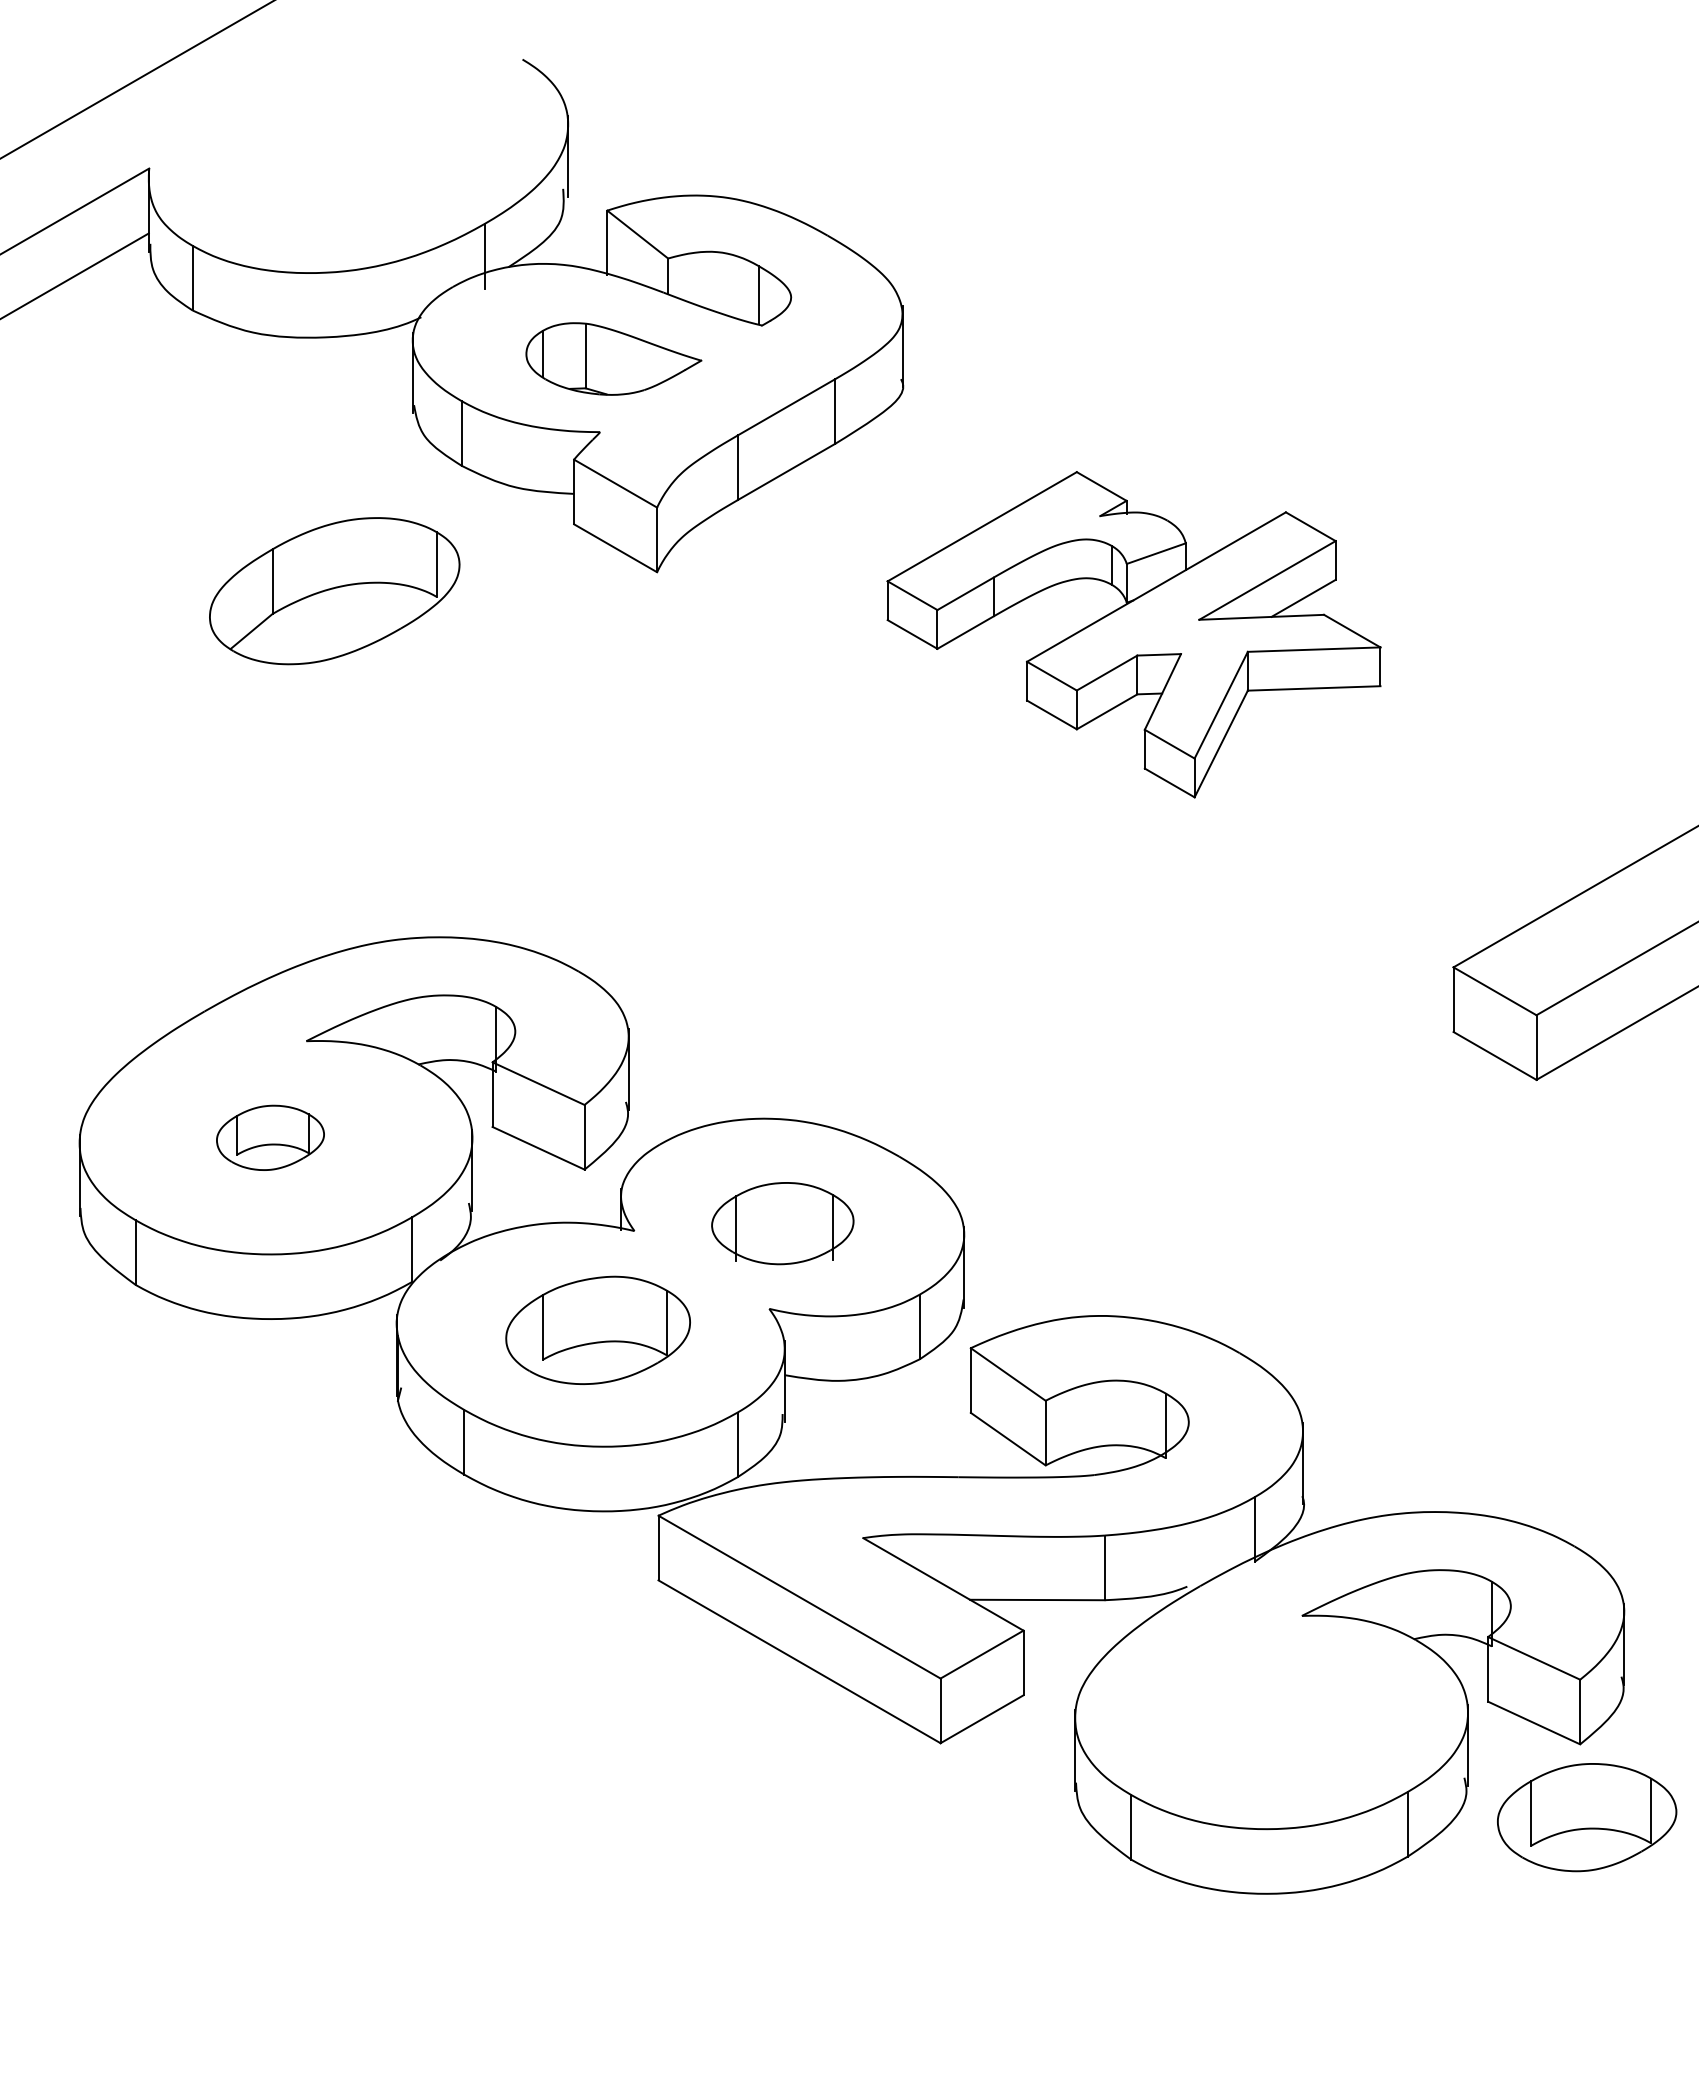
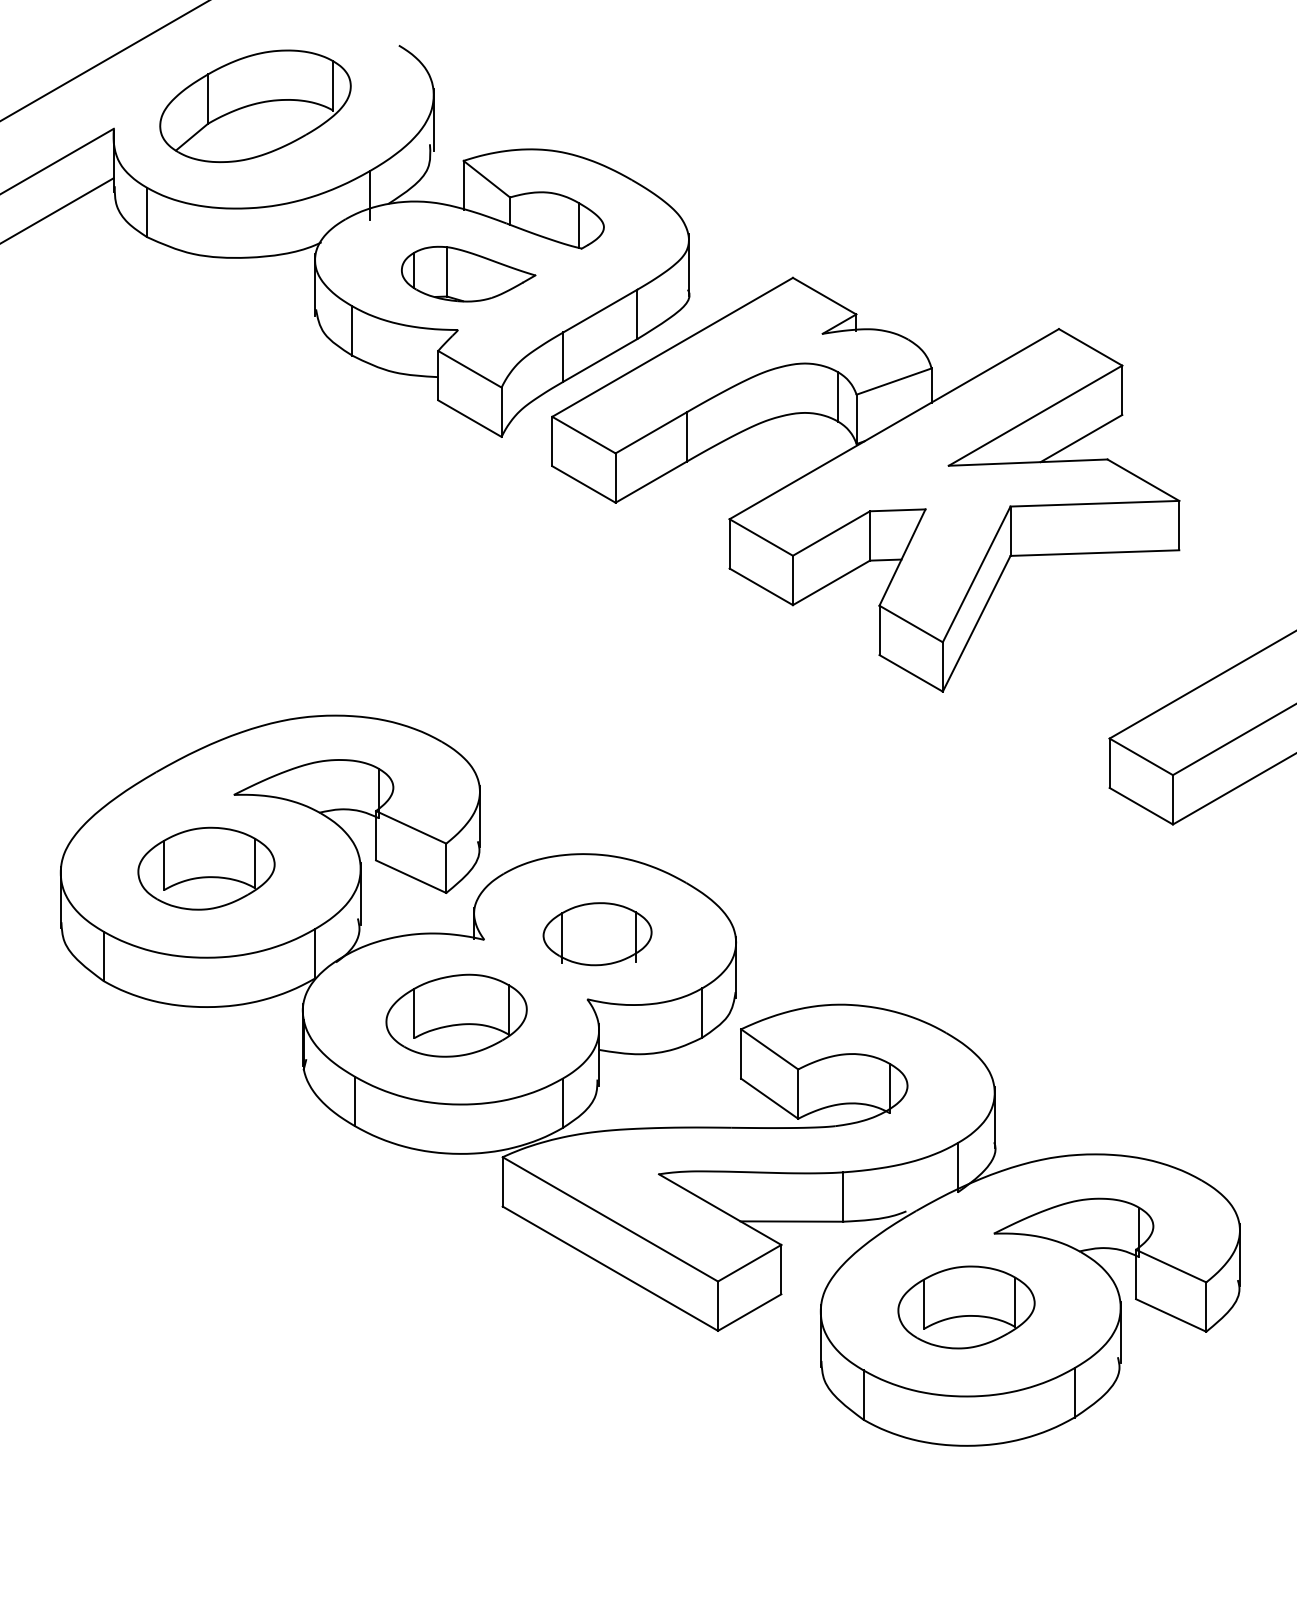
part: (334, 591) -> (255, 106), moved
part: (1133, 634) -> (865, 484), size x1.67
part: (270, 1137) -> (206, 868), size x1.67
part: (1587, 1817) -> (966, 1307), moved

